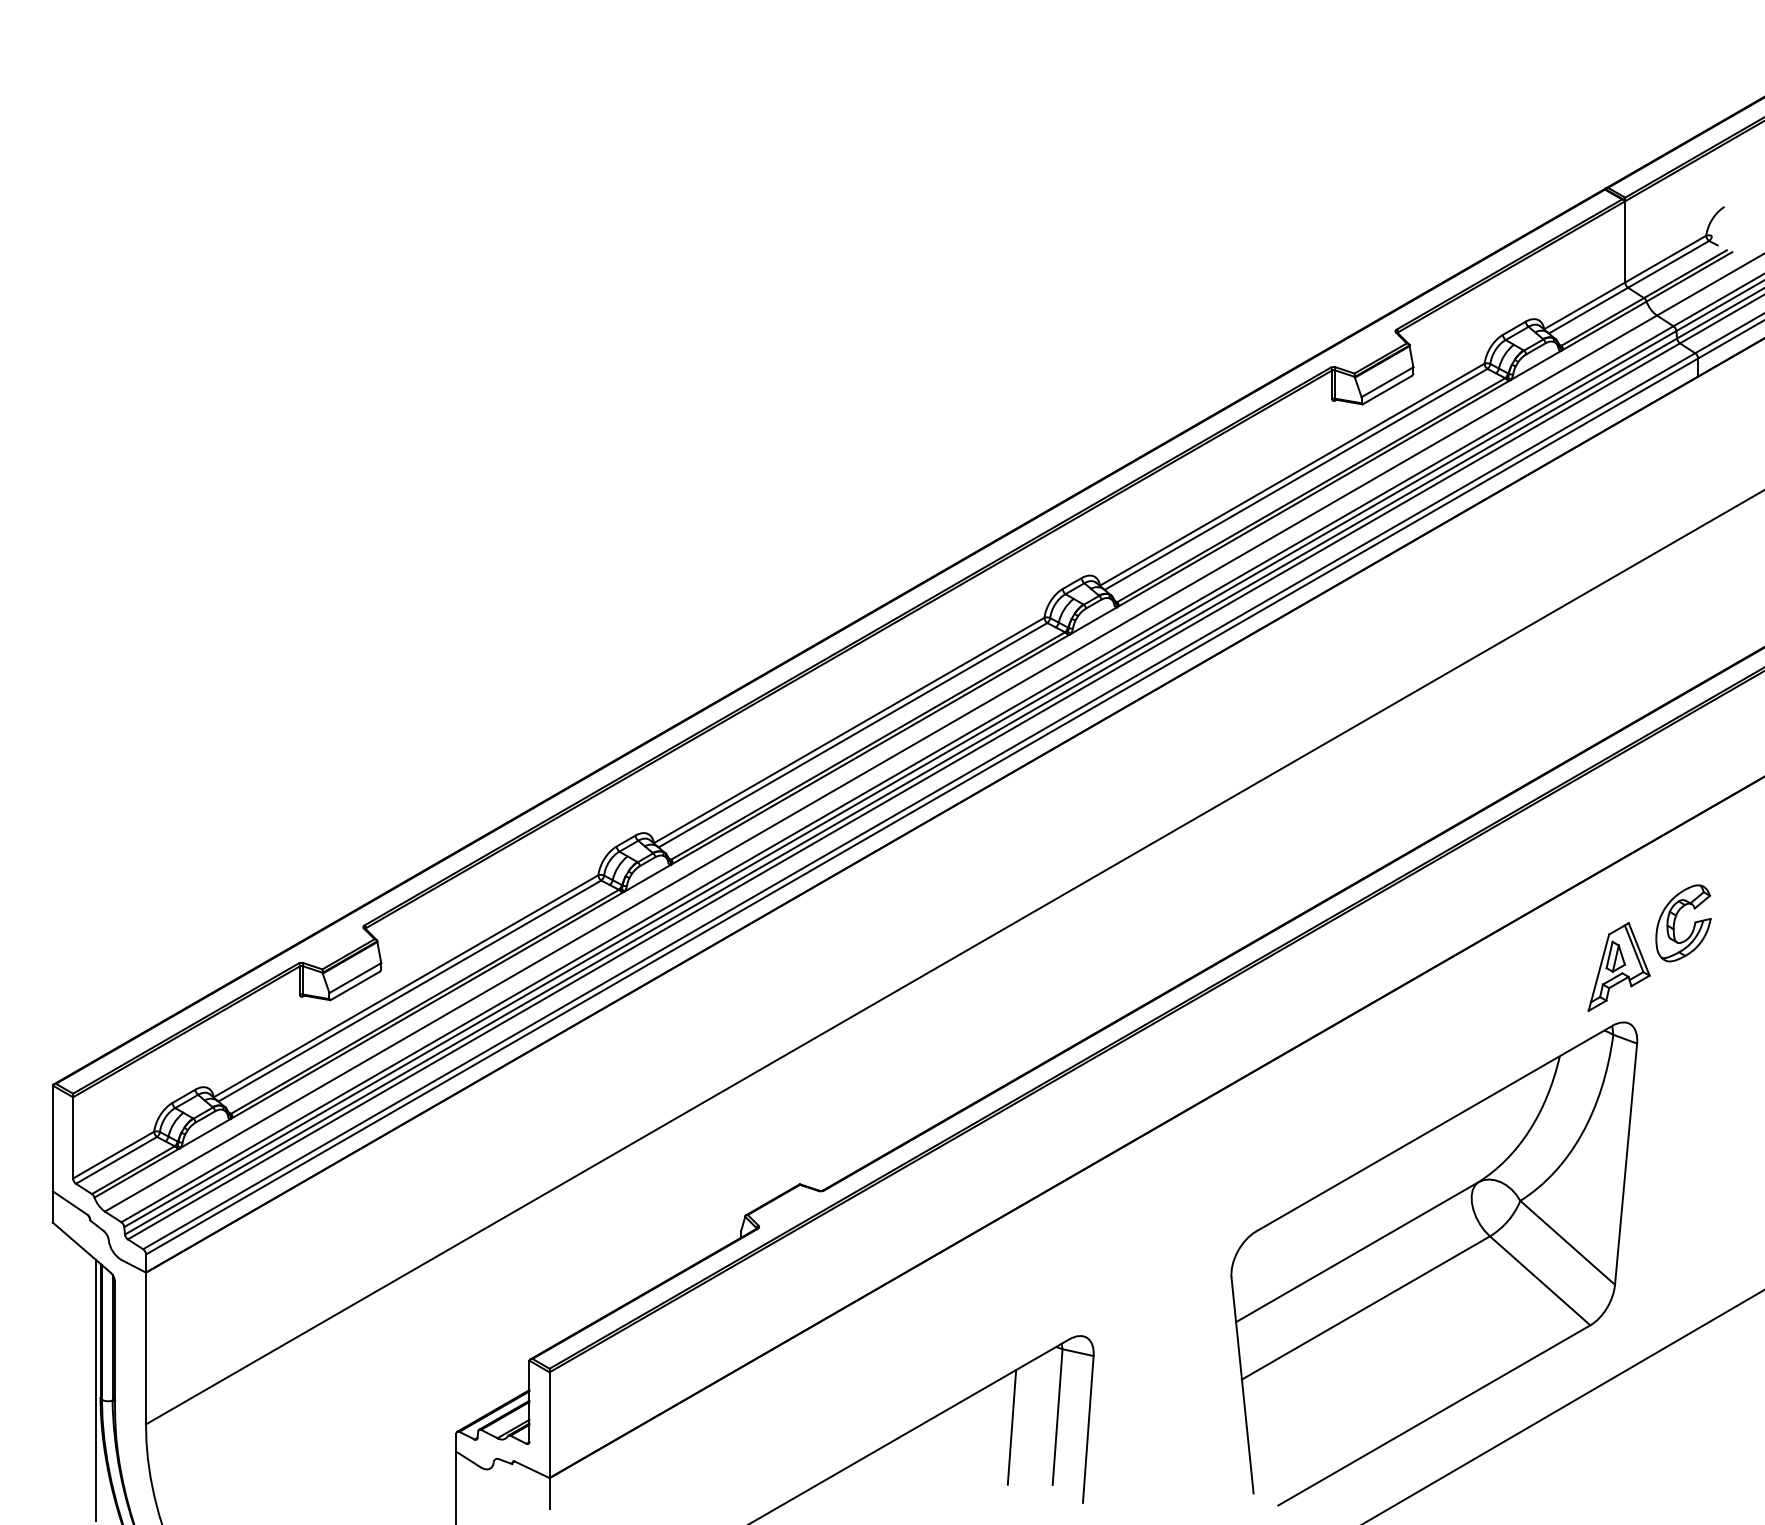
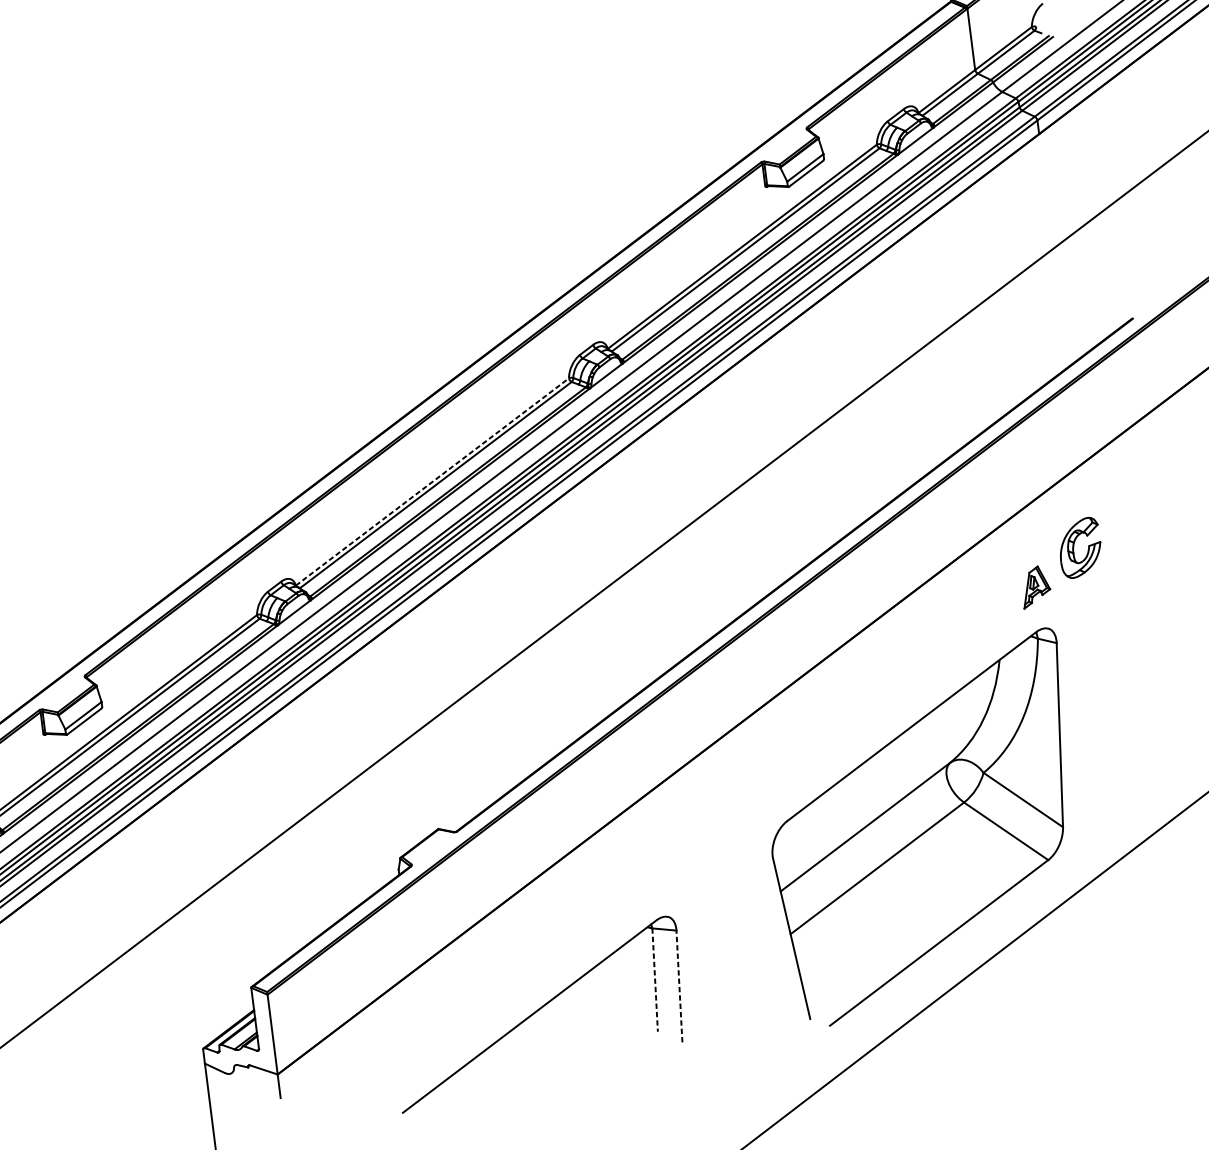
line: (849, 730) -> (432, 481), solid -> dashed
part: (1618, 966) -> (1035, 586), size x0.6
line: (1057, 1417) -> (655, 980), solid -> dashed
line: (1011, 1427) -> (621, 992), removed
line: (1088, 1429) -> (679, 986), solid -> dashed

